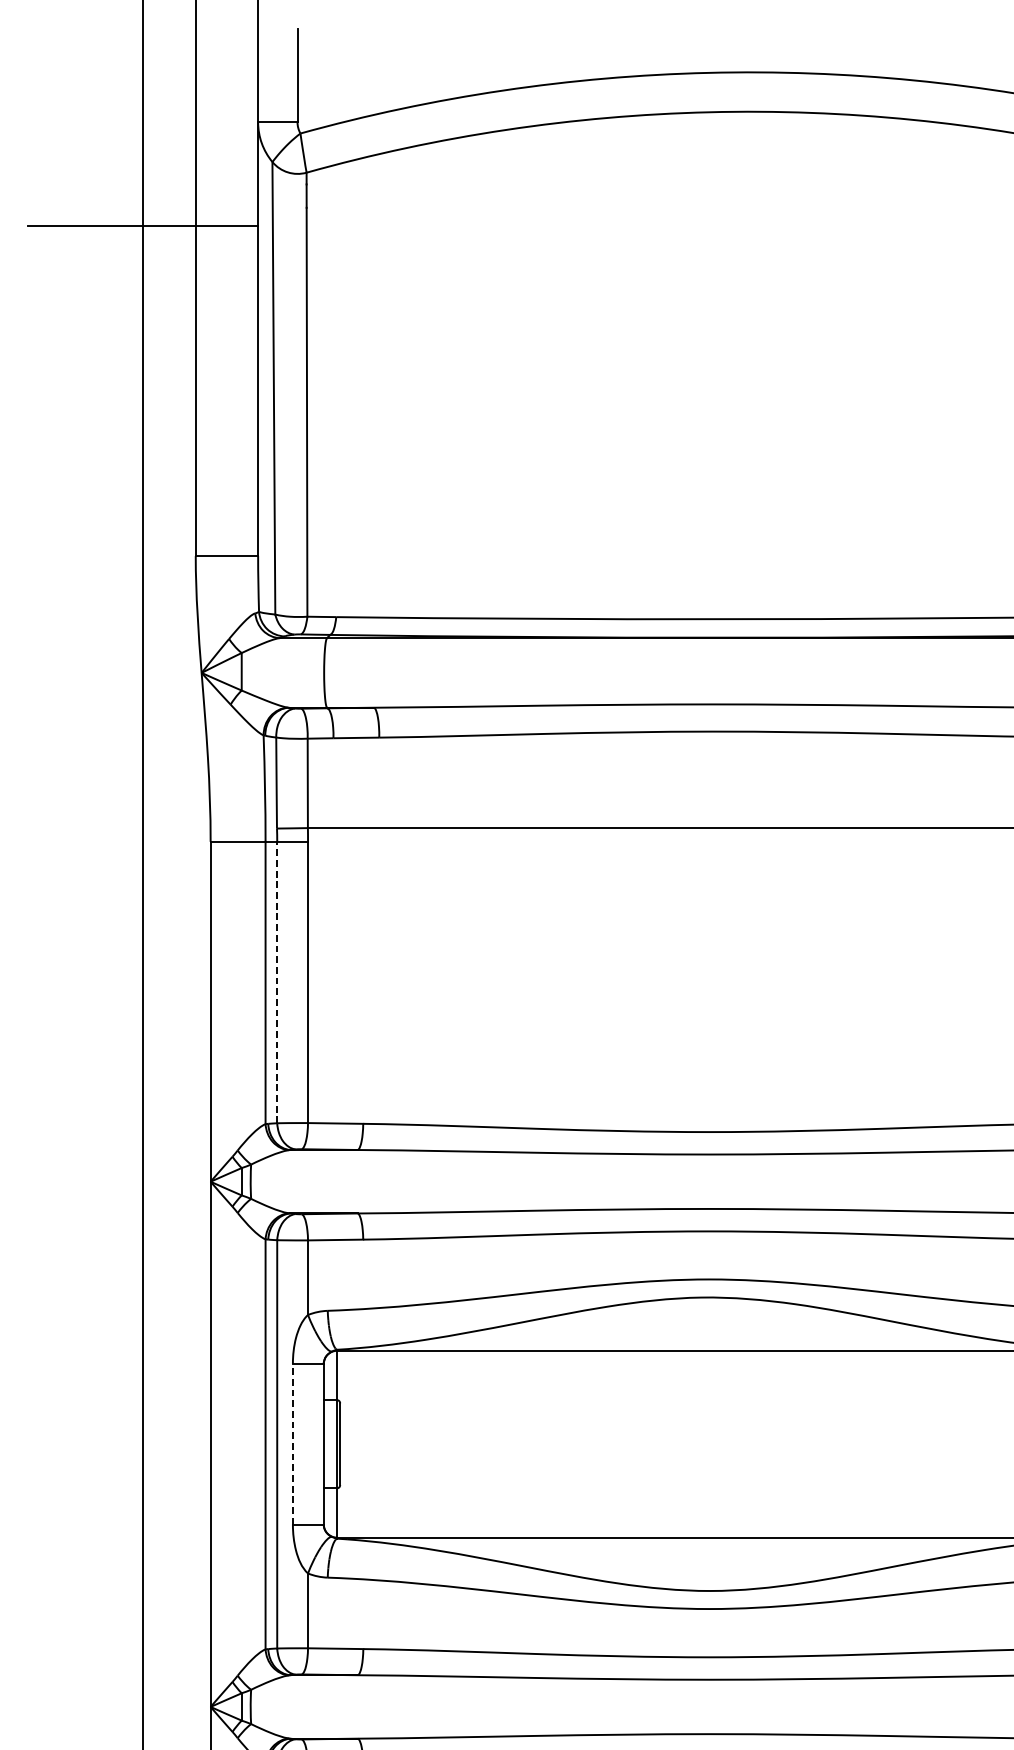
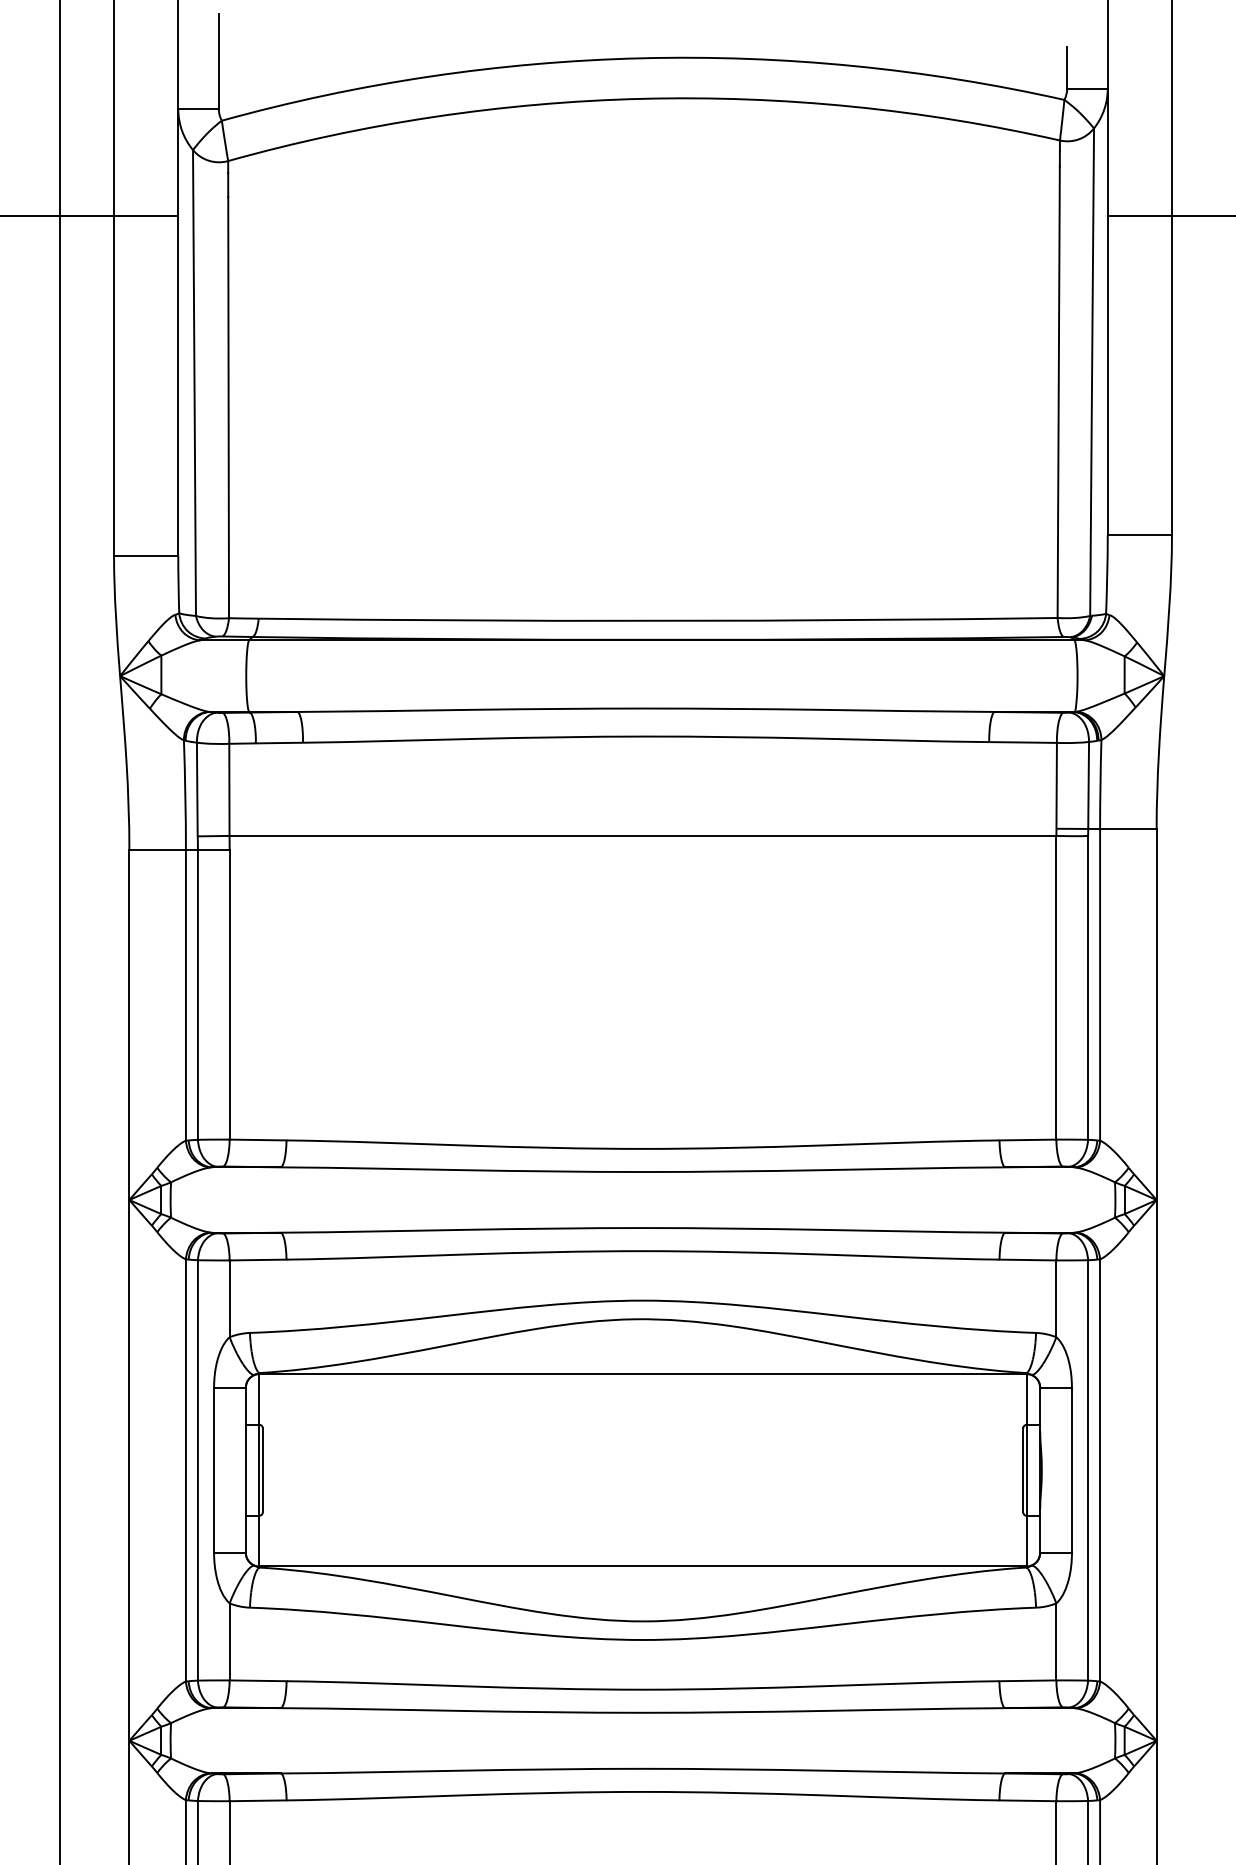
line: (276, 982) -> (197, 994), dashed -> solid
line: (293, 1444) -> (214, 1470), dashed -> solid

